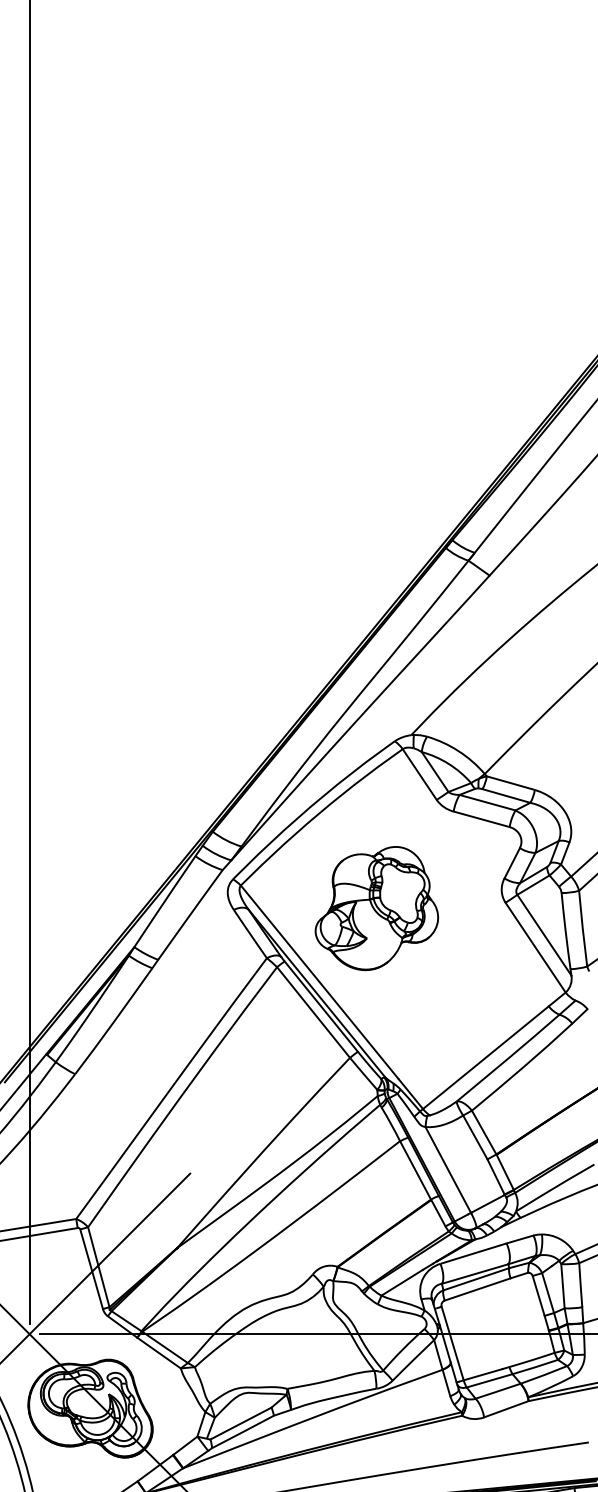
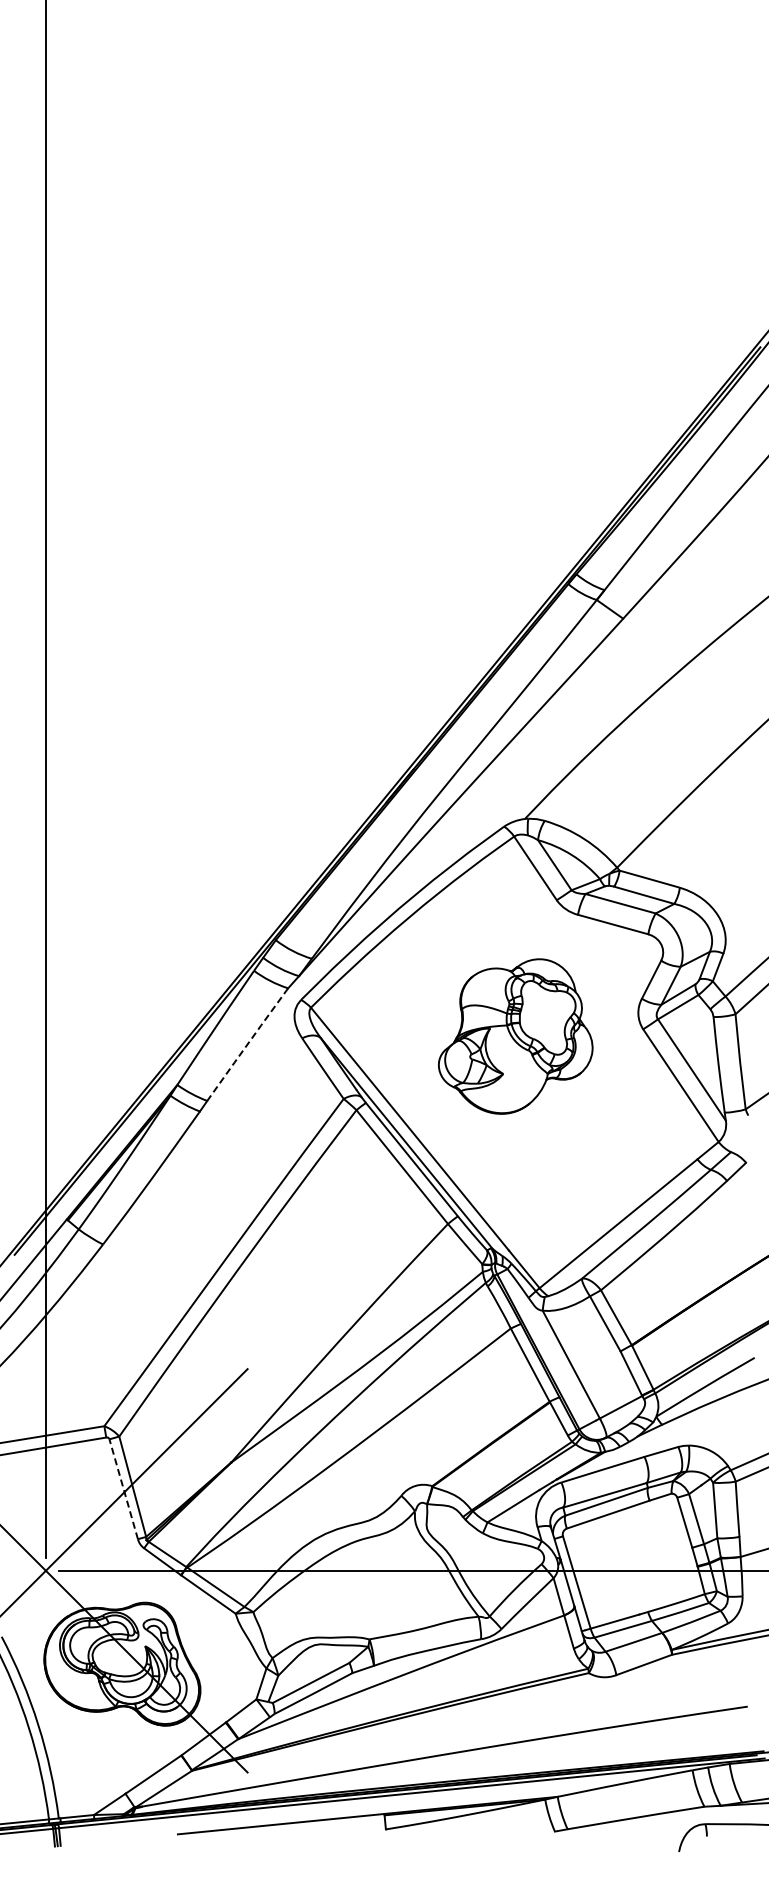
part: (376, 908) -> (515, 1036), moved
line: (190, 914) -> (247, 1044), solid -> dashed
line: (91, 1269) -> (123, 1489), solid -> dashed

